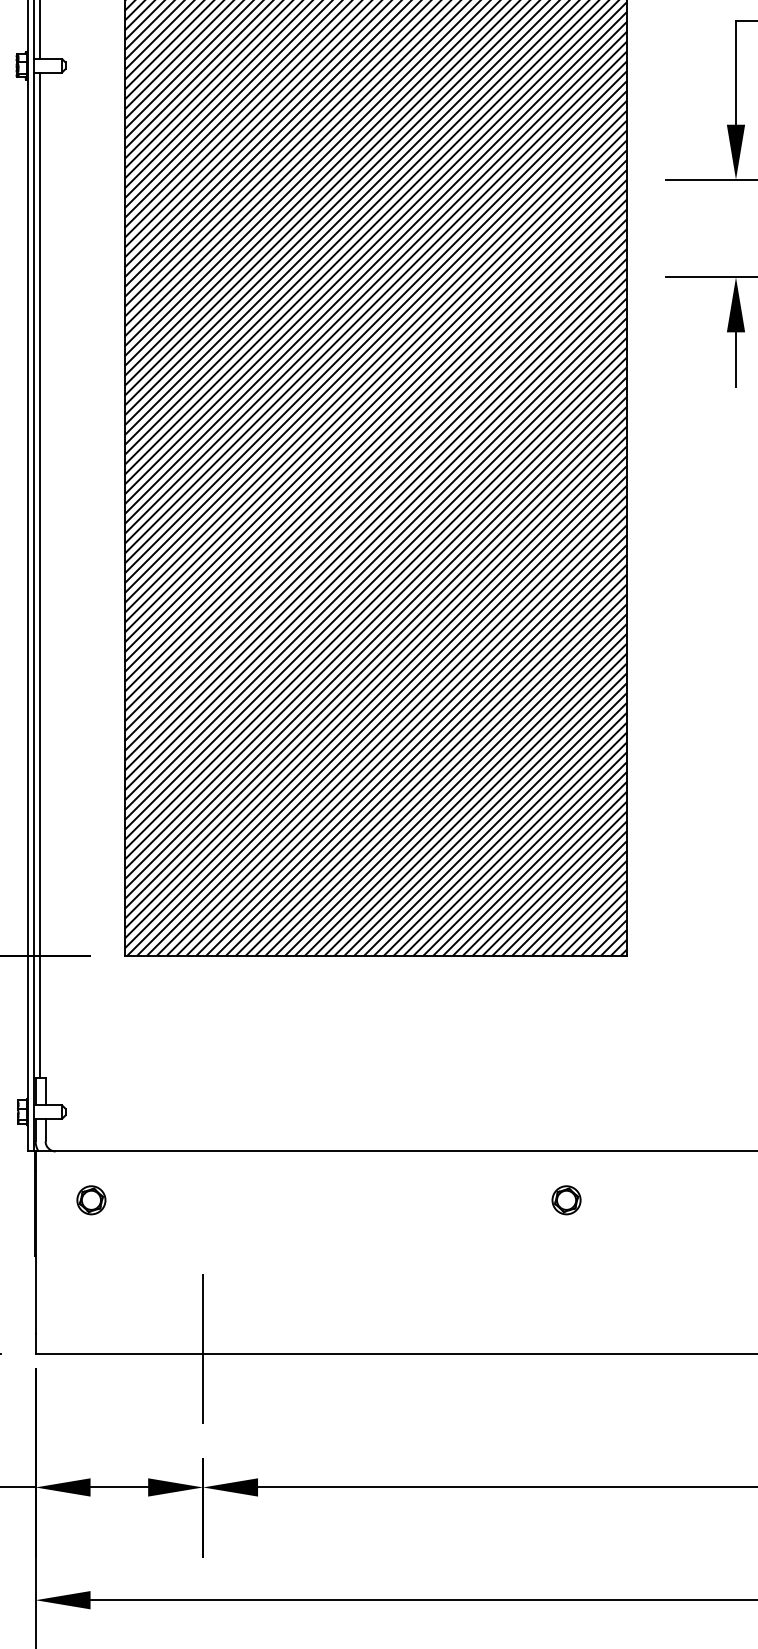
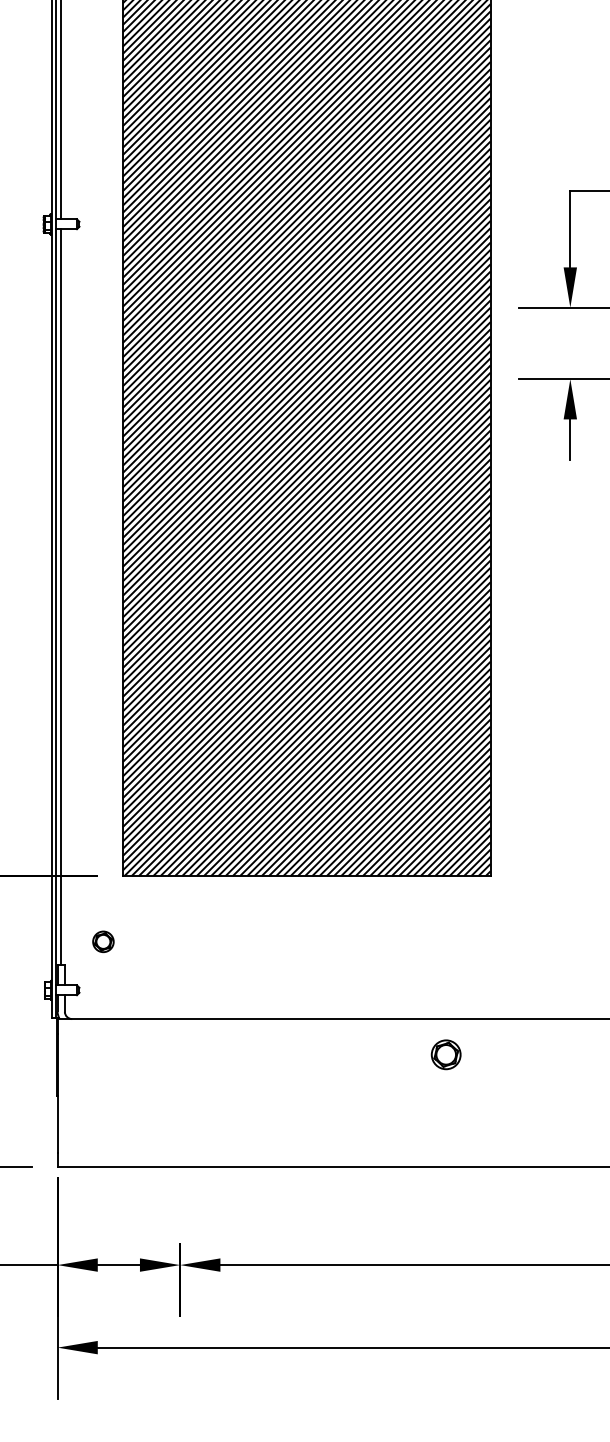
part: (91, 1199) -> (103, 941), moved
part: (566, 1199) -> (446, 1054), size x1.4
line: (203, 1348) -> (180, 1163), removed

